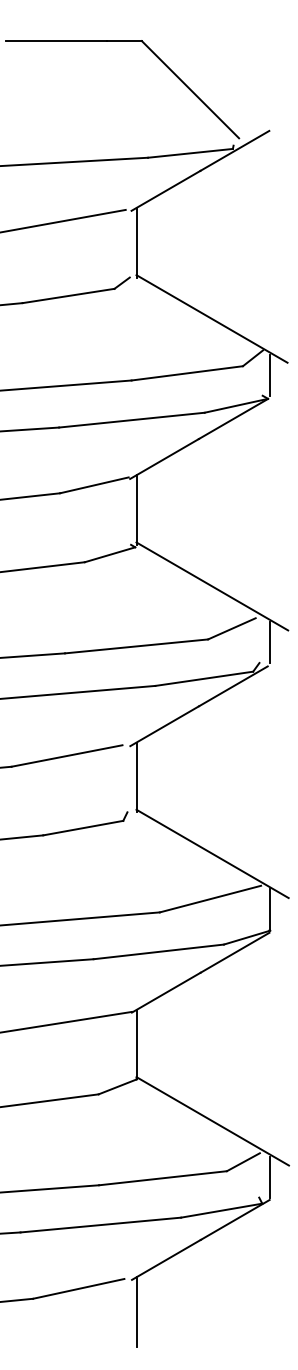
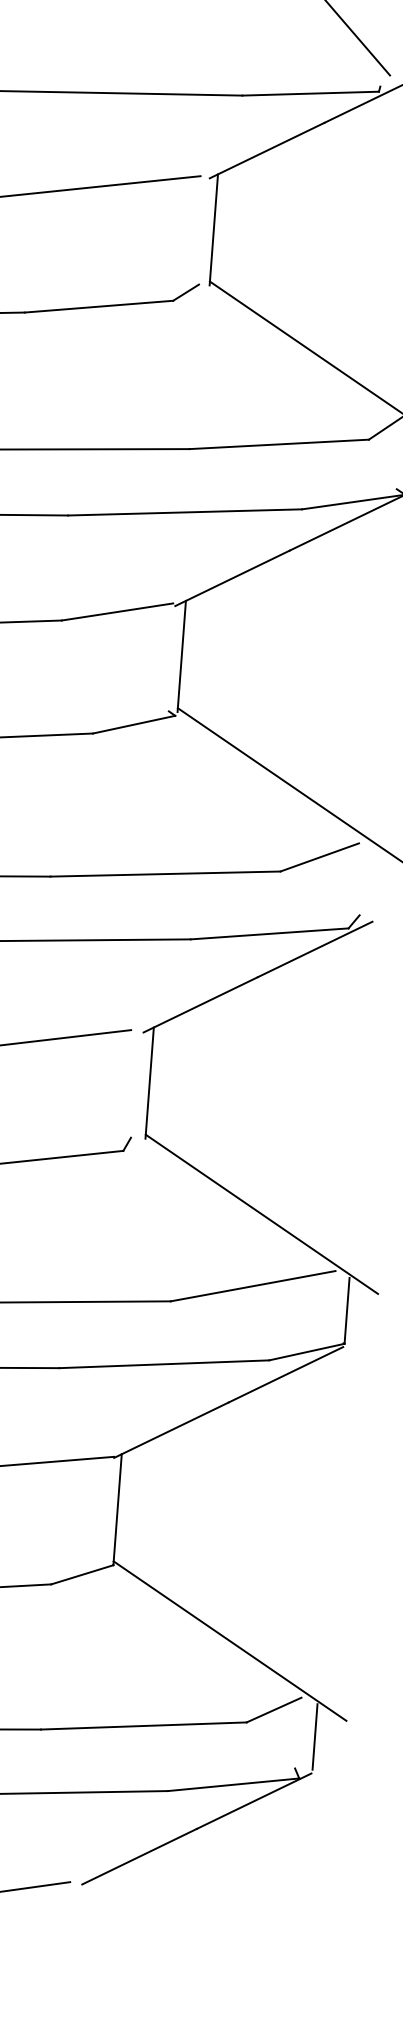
line: (270, 642) -> (379, 883), removed
line: (136, 1311) -> (85, 1935), removed

